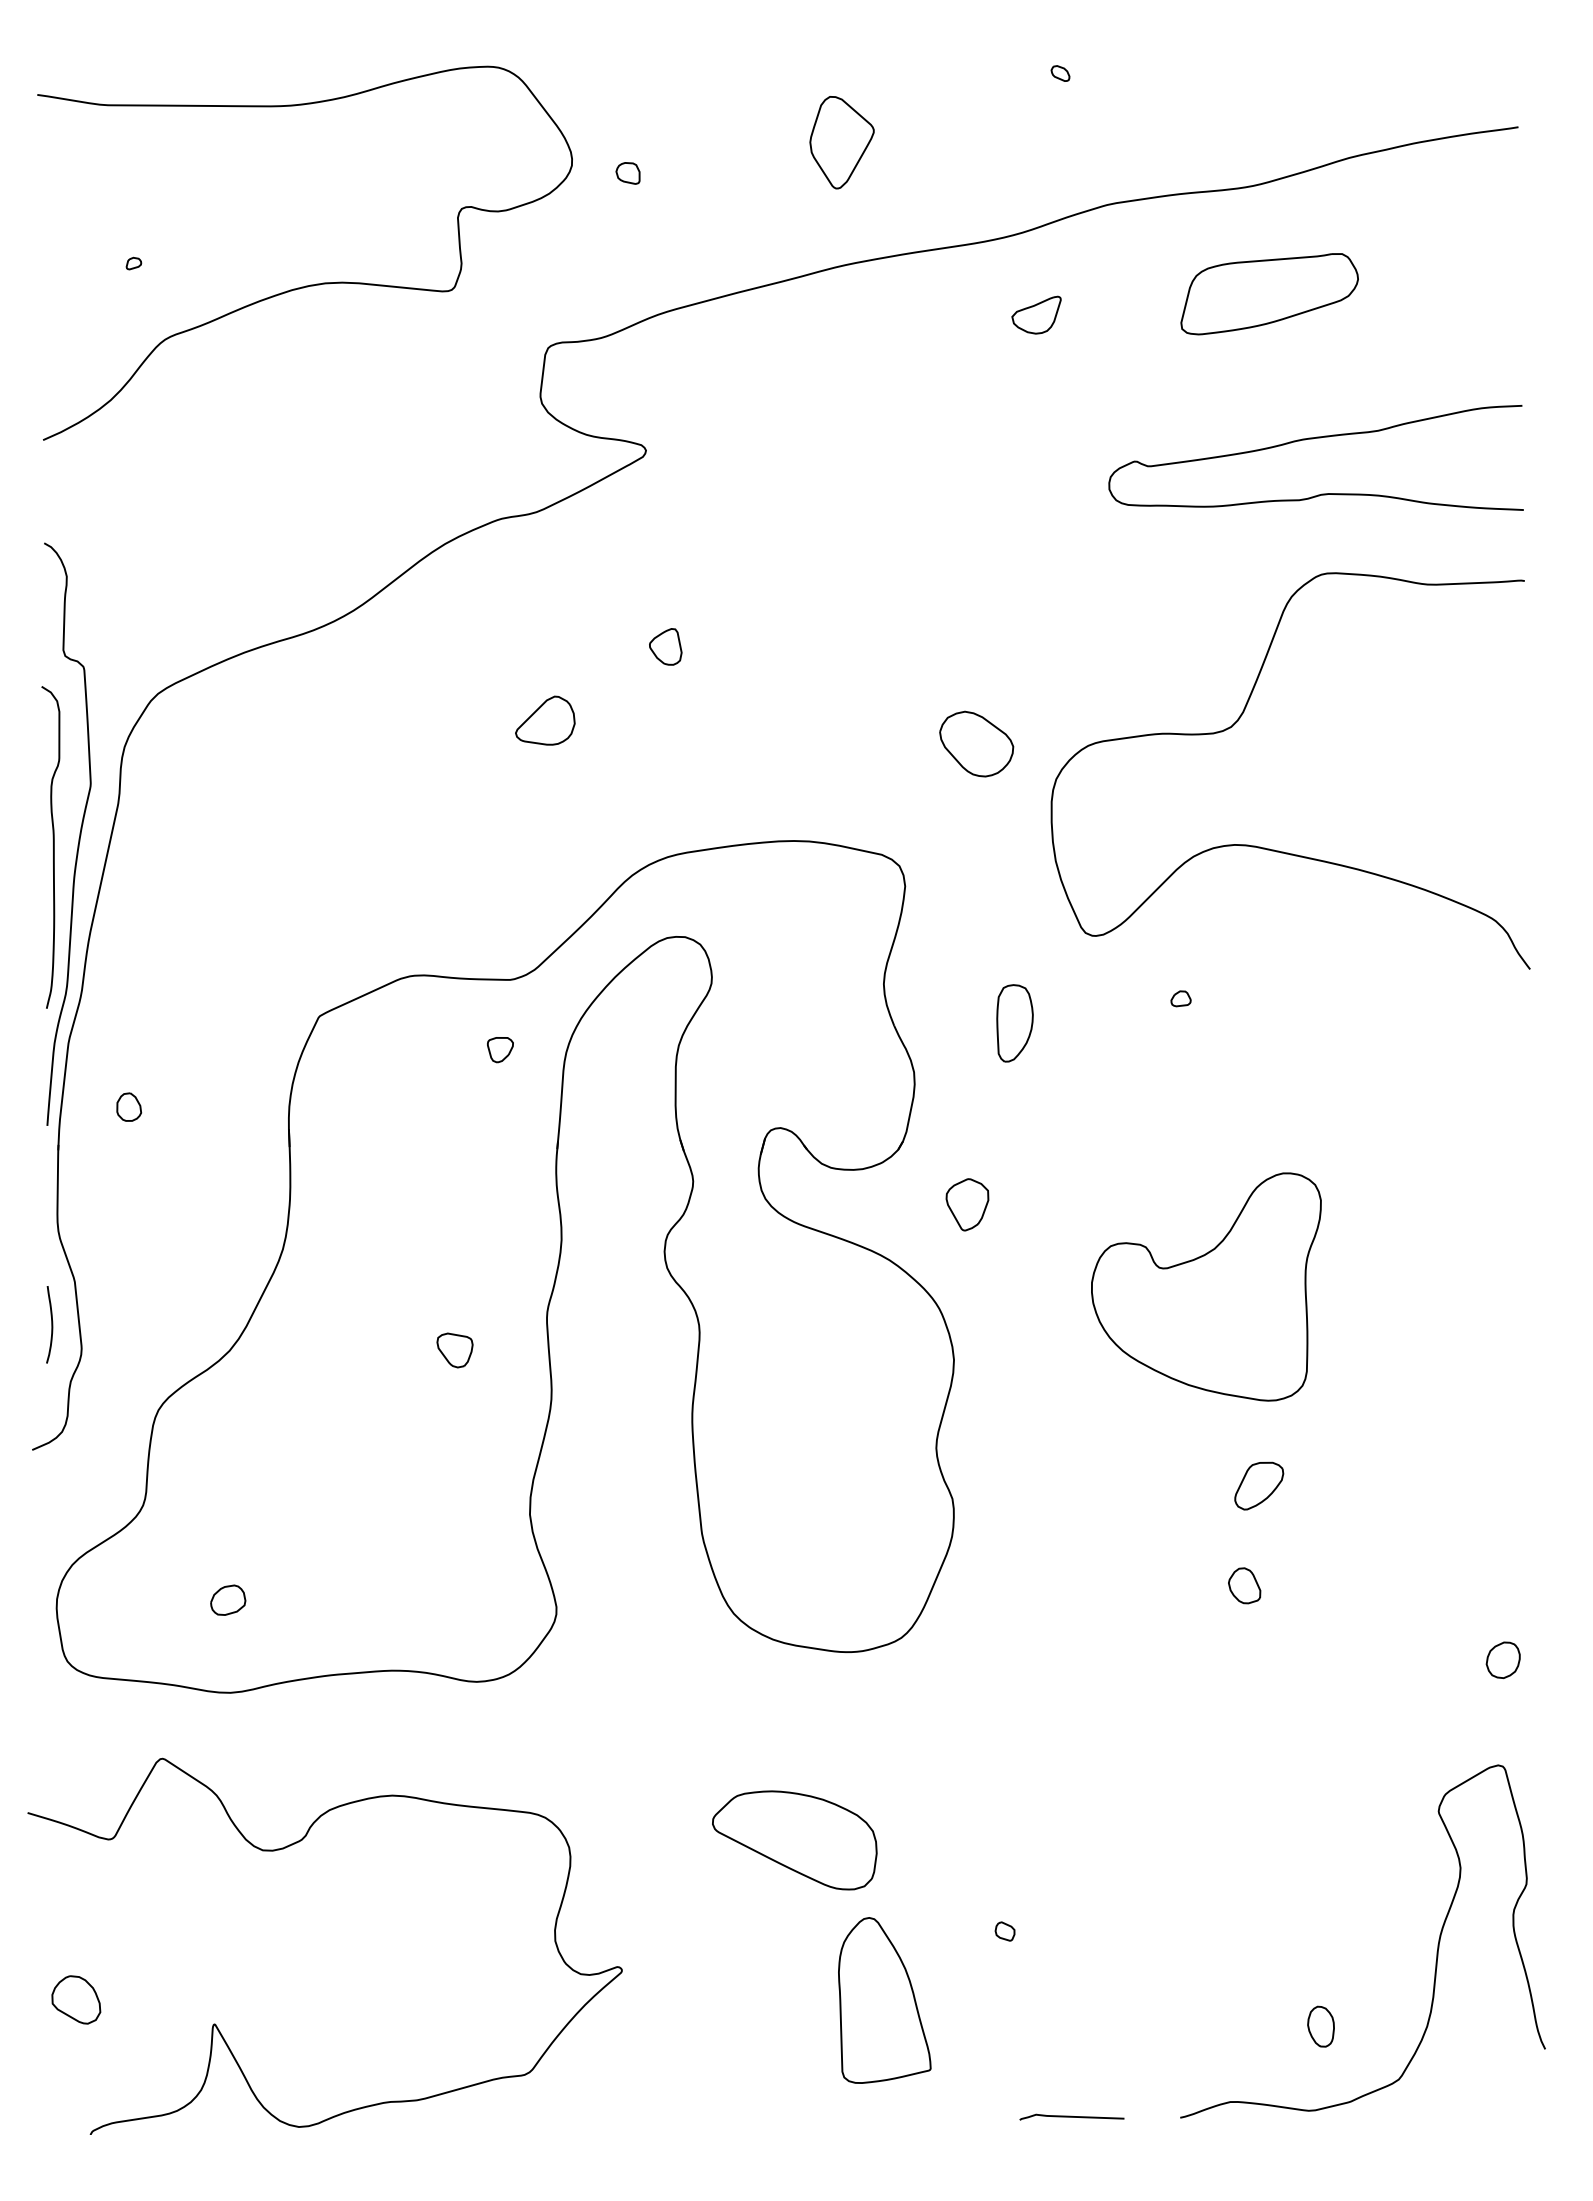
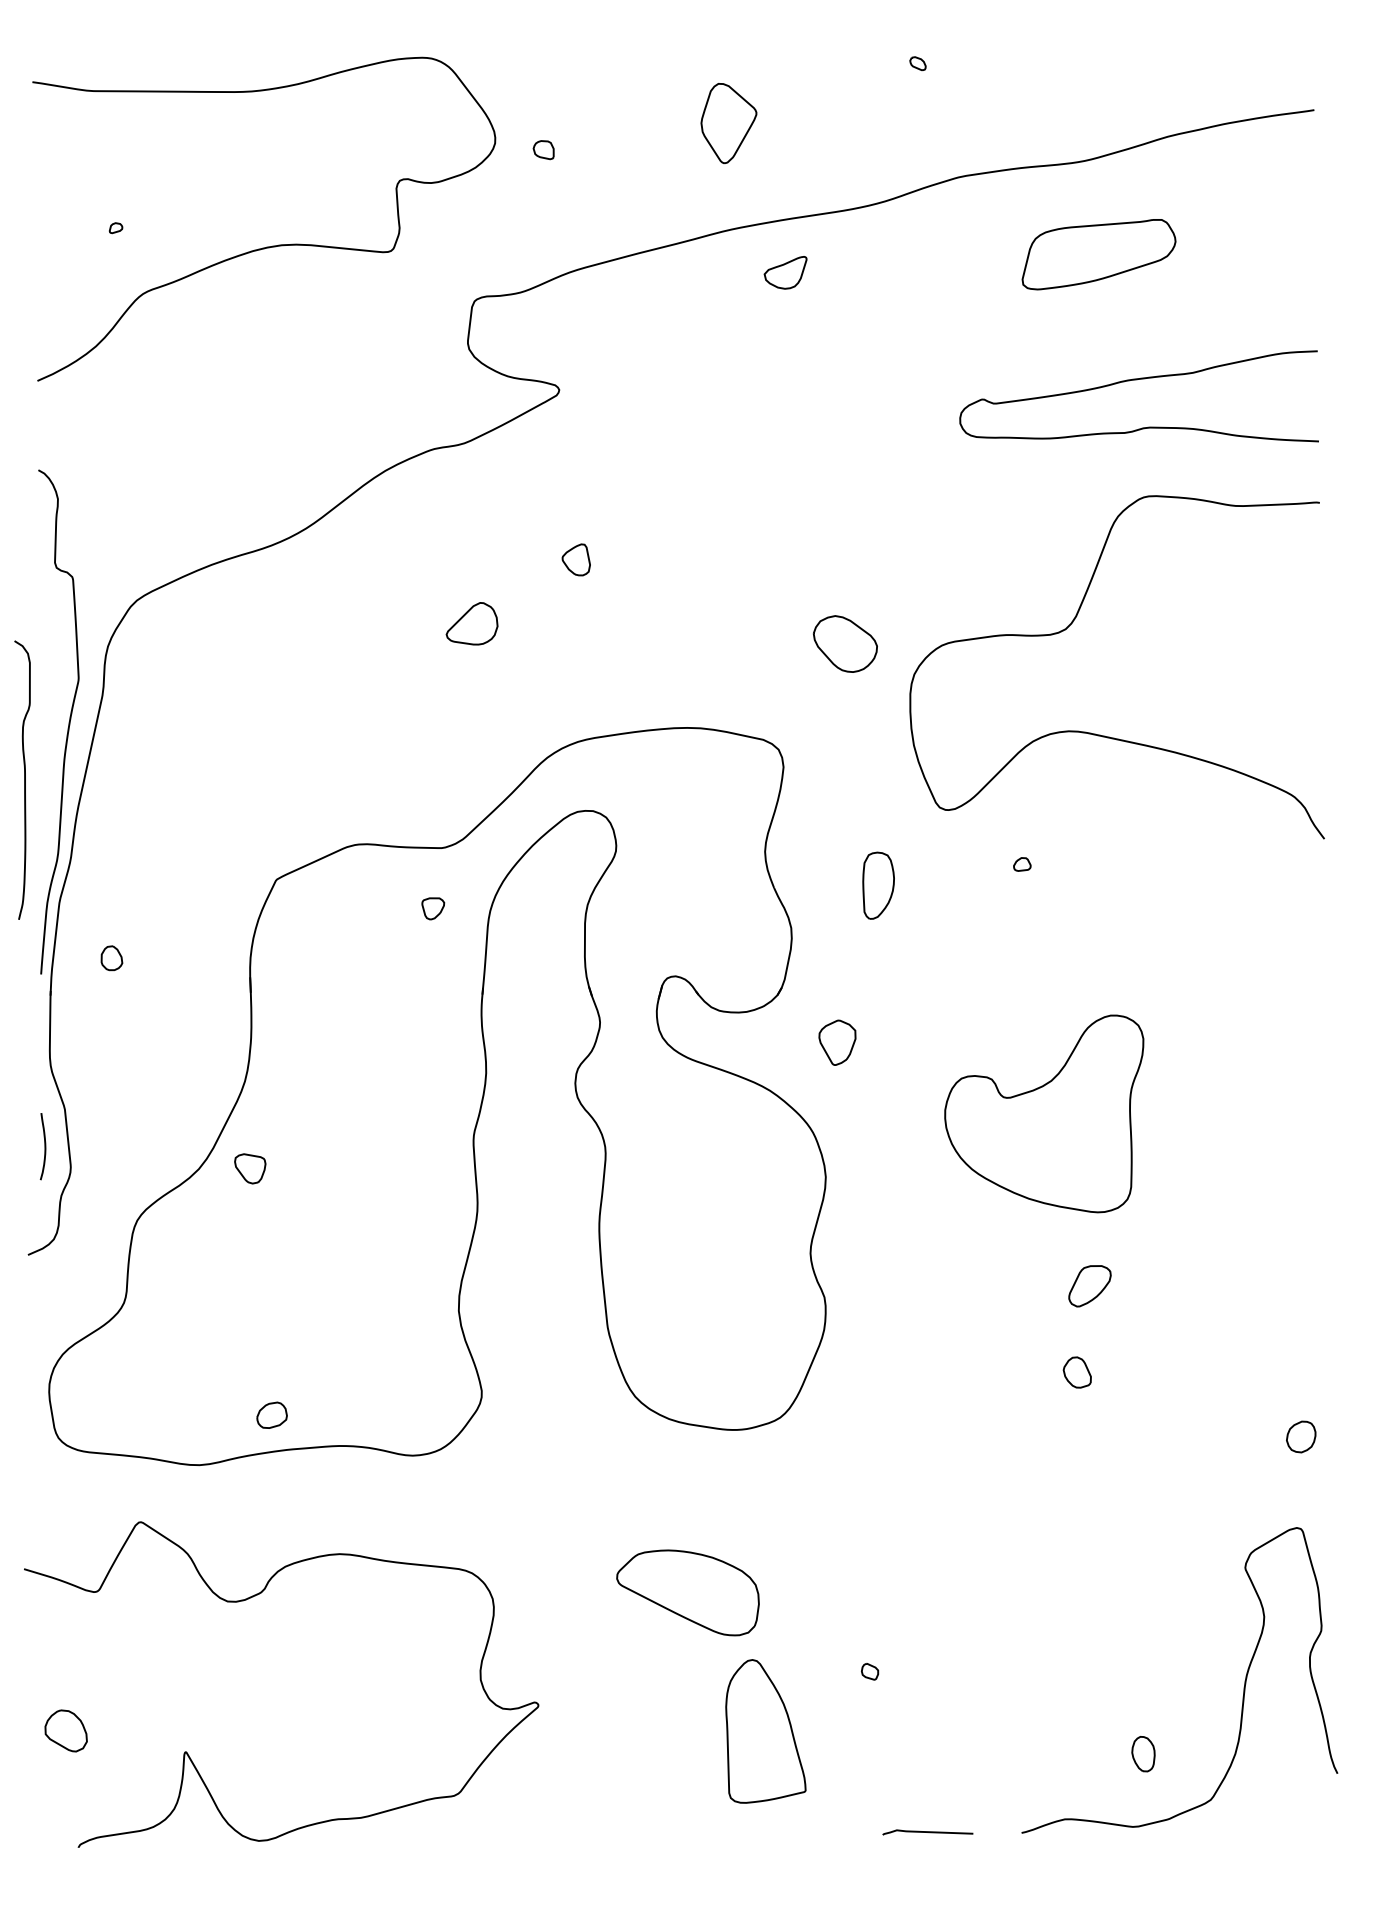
part: (1036, 314) -> (785, 272), moved
curve: (53, 847) -> (24, 780), moved
part: (454, 1350) -> (249, 1168), moved
part: (228, 1599) -> (272, 1414), moved

